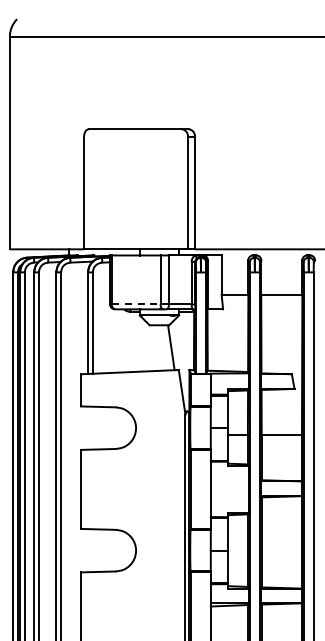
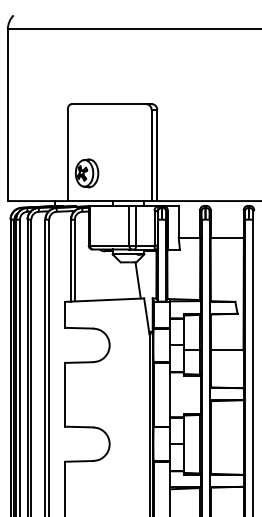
part: (107, 214) -> (86, 172), added
line: (136, 304) -> (110, 245), dashed -> solid

